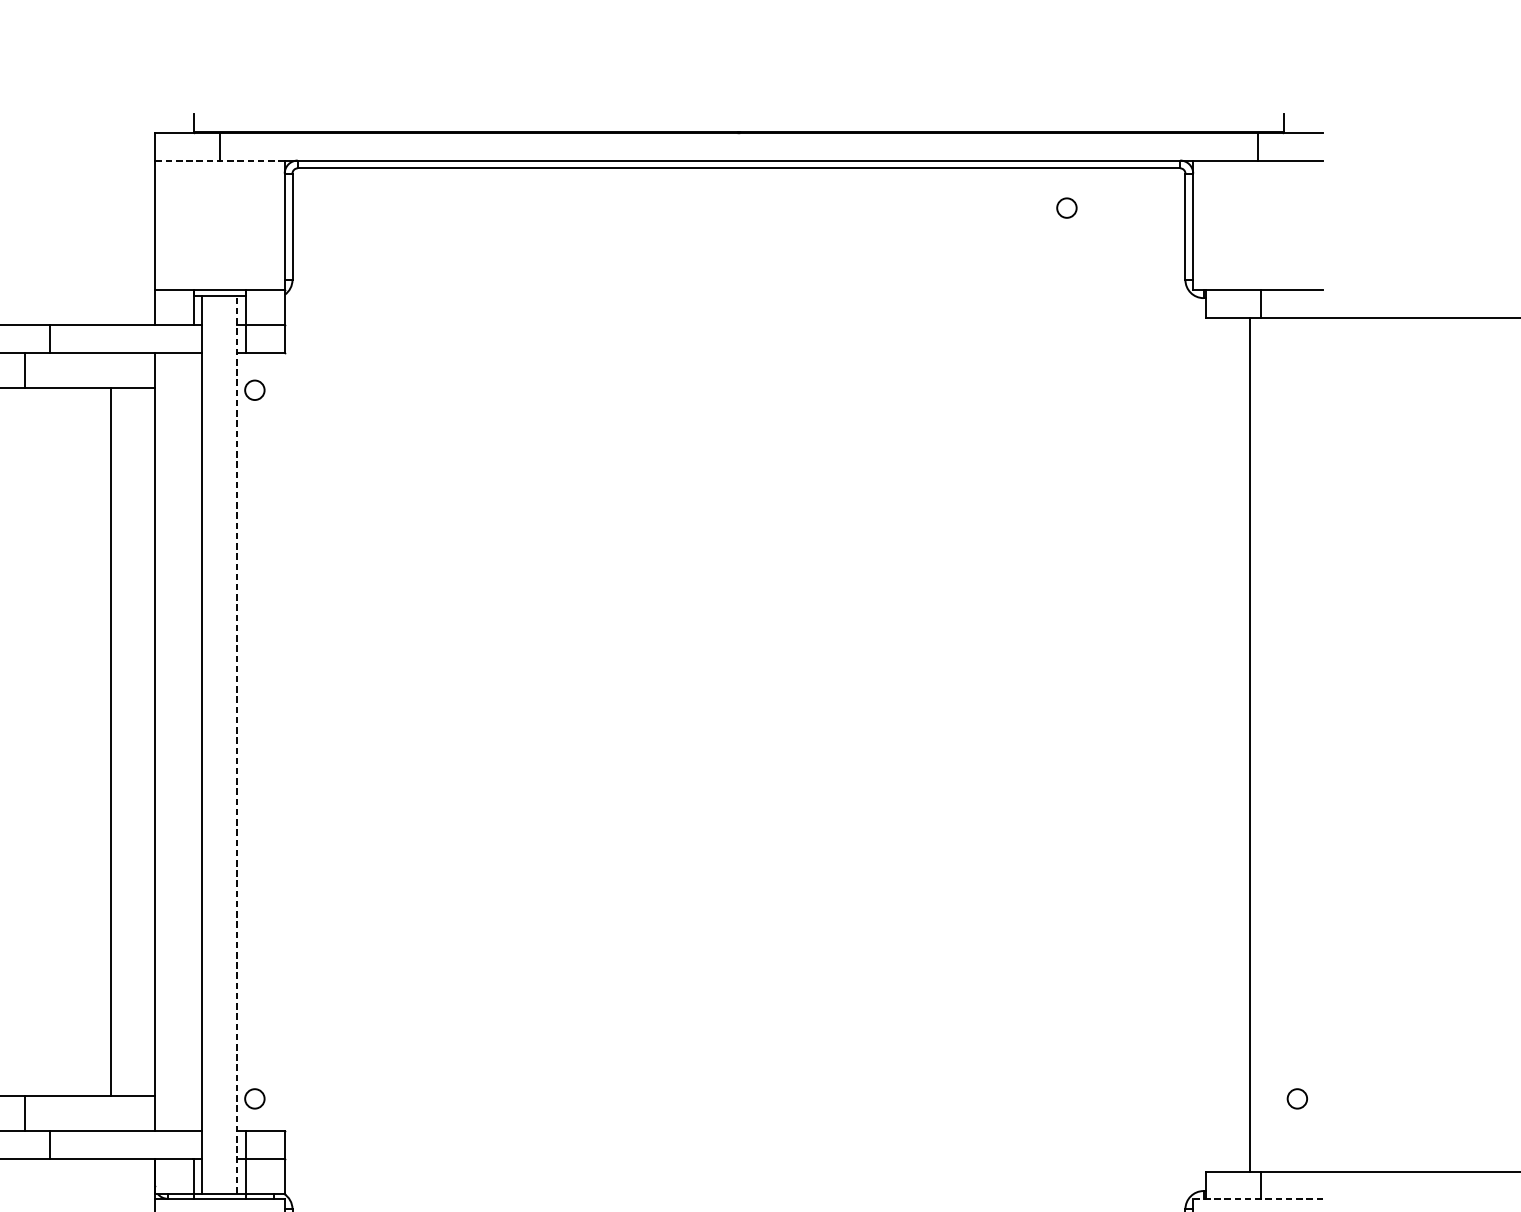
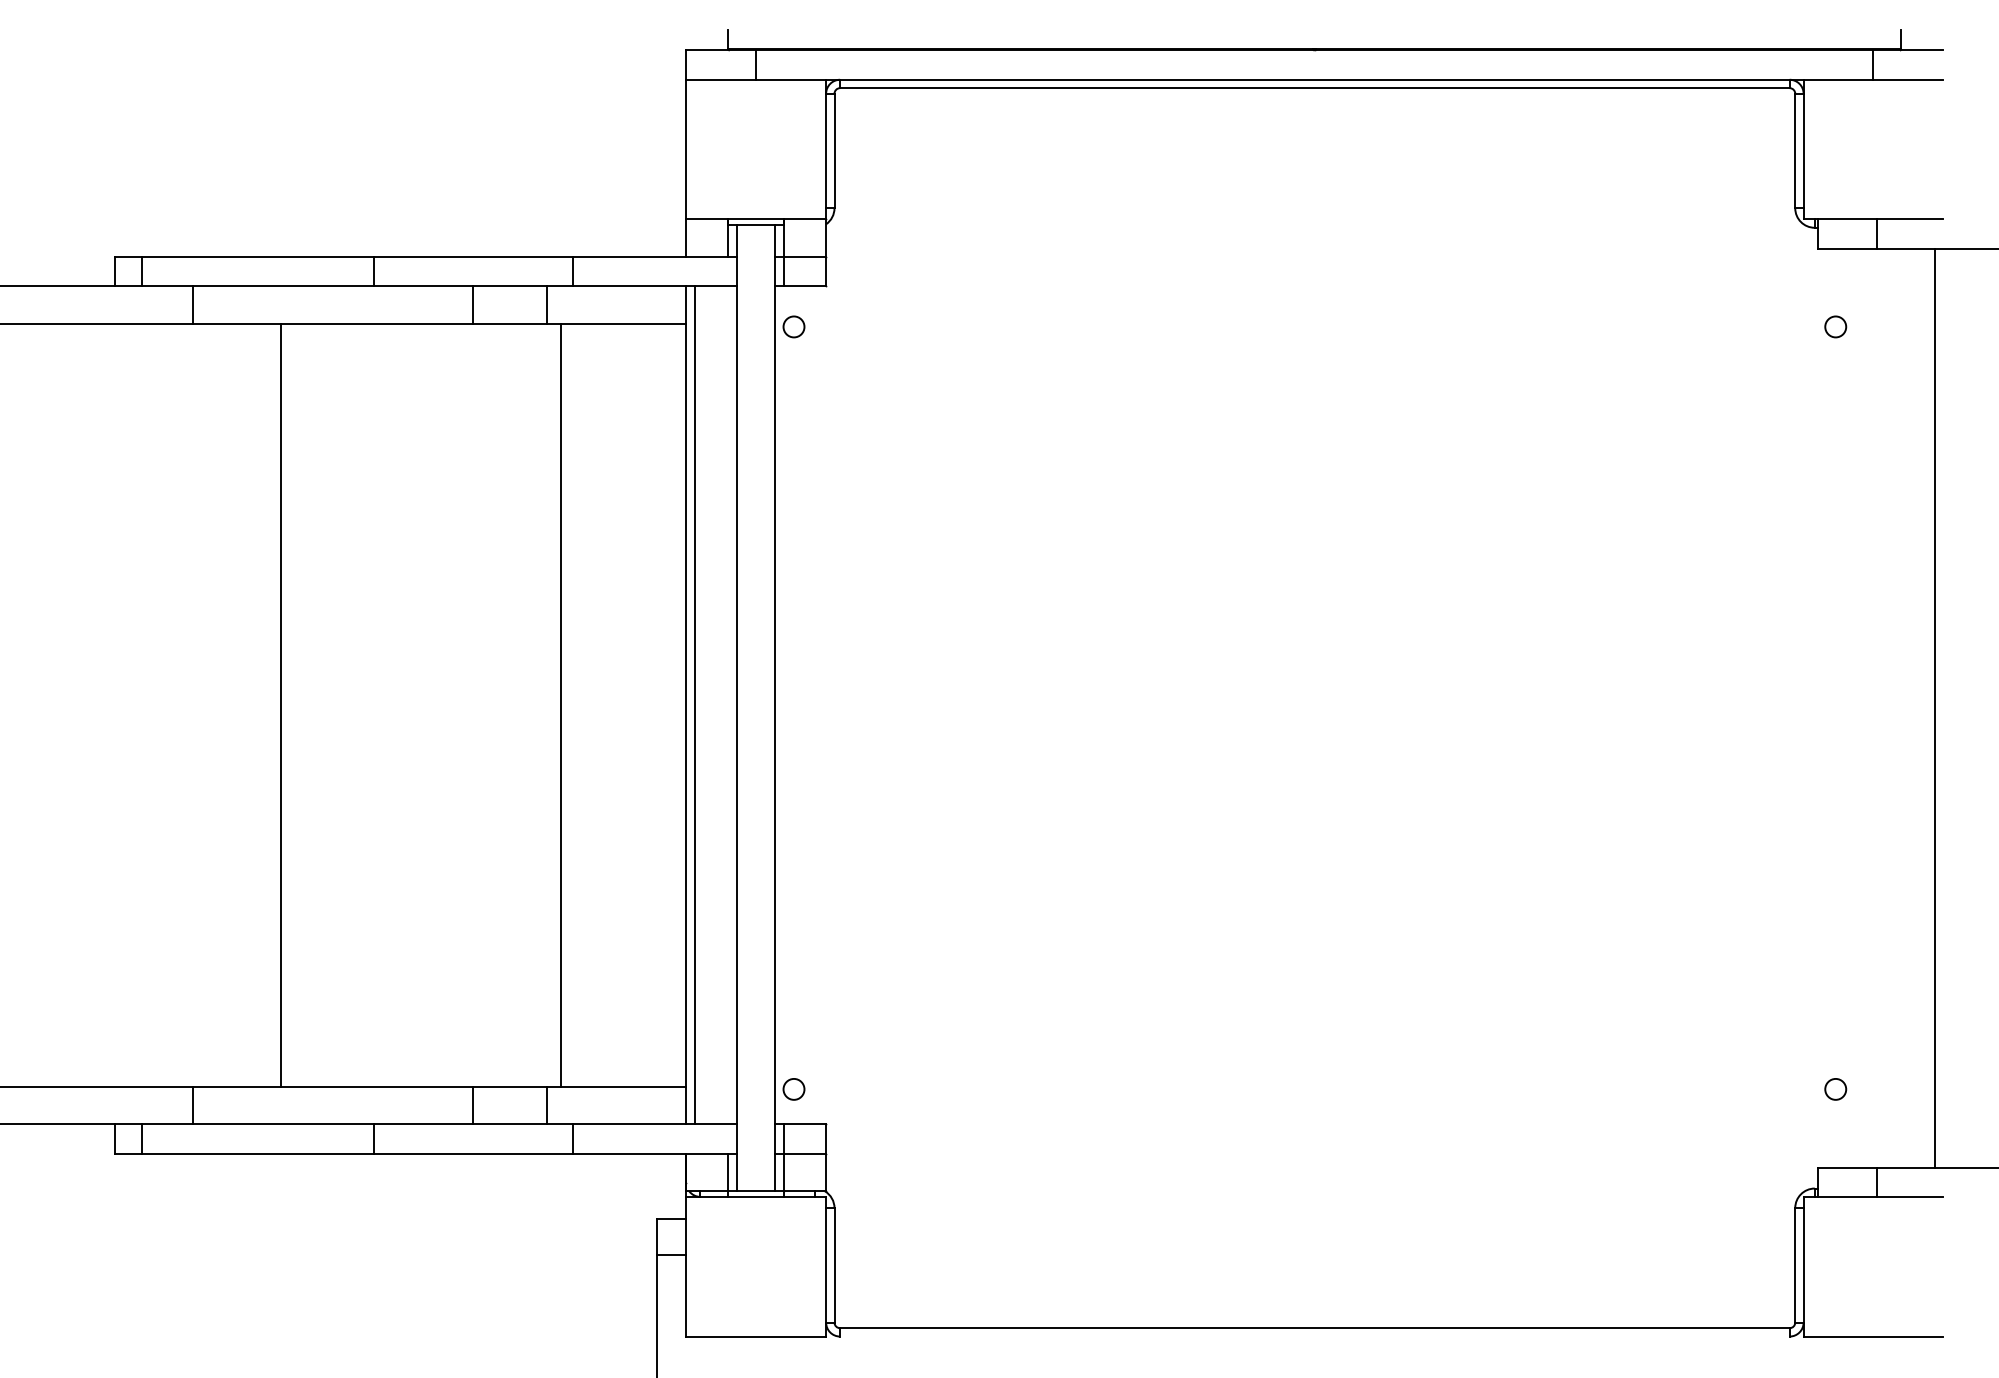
line: (220, 160) -> (756, 79), dashed -> solid
circle: (1066, 207) -> (1835, 326), moved
line: (111, 742) -> (561, 705), moved
line: (162, 742) -> (694, 705), added
line: (237, 743) -> (775, 707), dashed -> solid
line: (1249, 743) -> (1934, 707), moved
circle: (1297, 1099) -> (1835, 1089), moved
line: (1258, 1198) -> (1873, 1196), dashed -> solid

